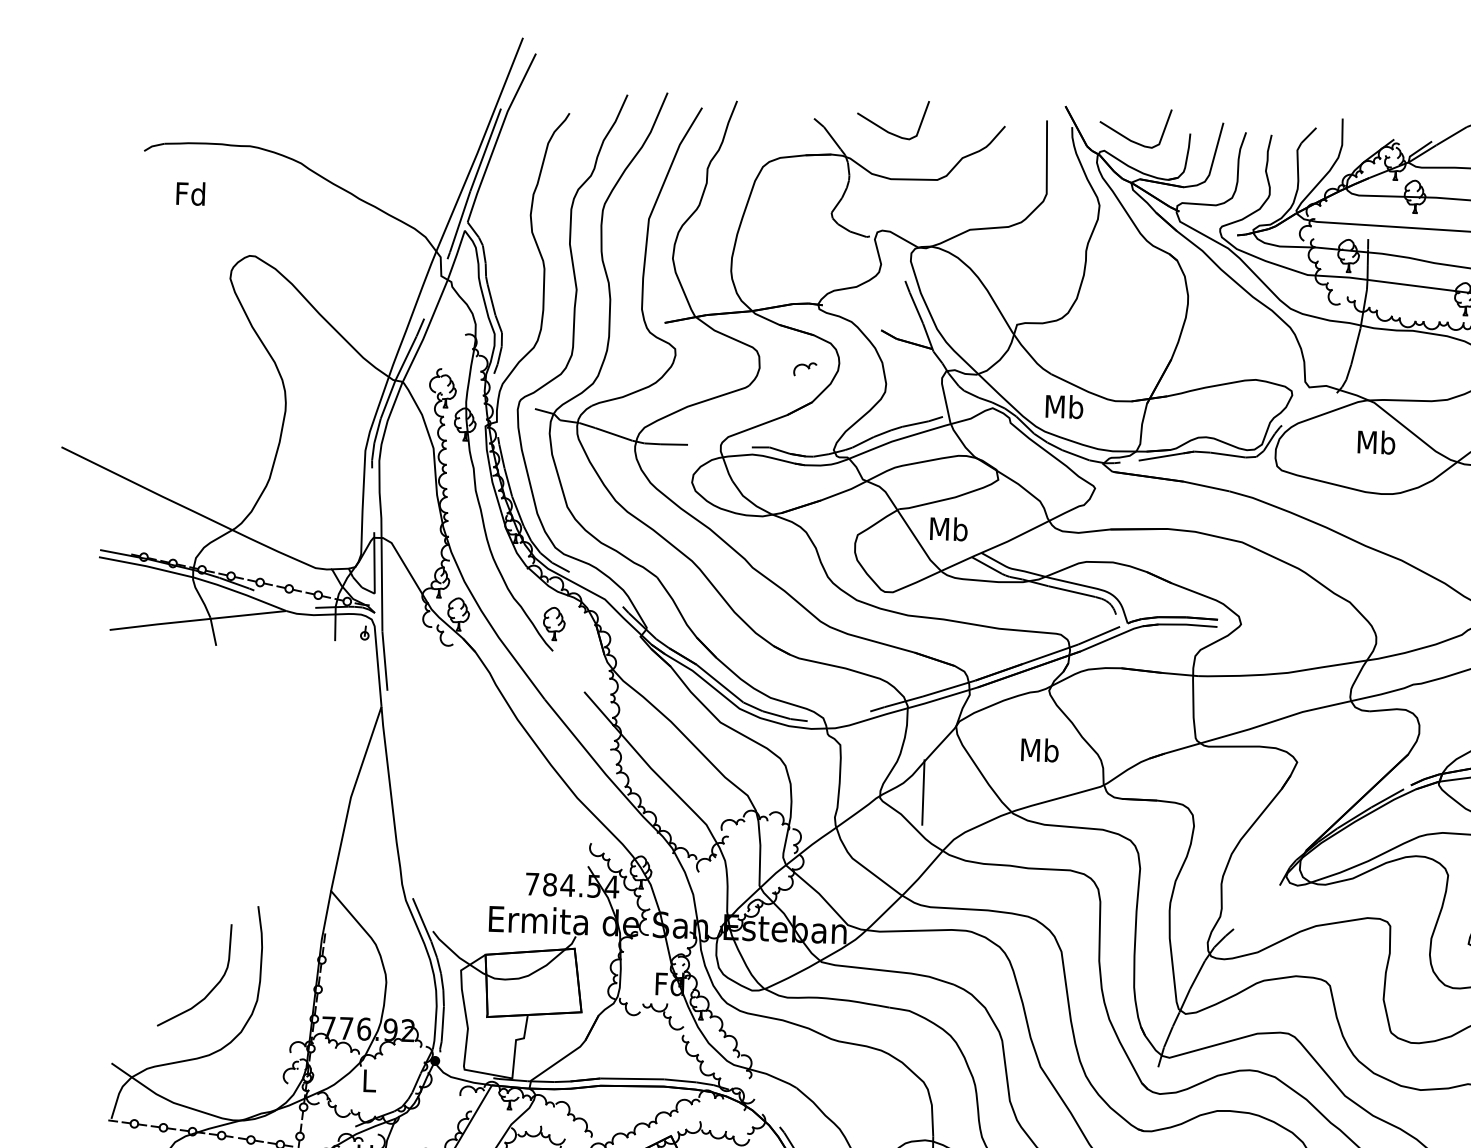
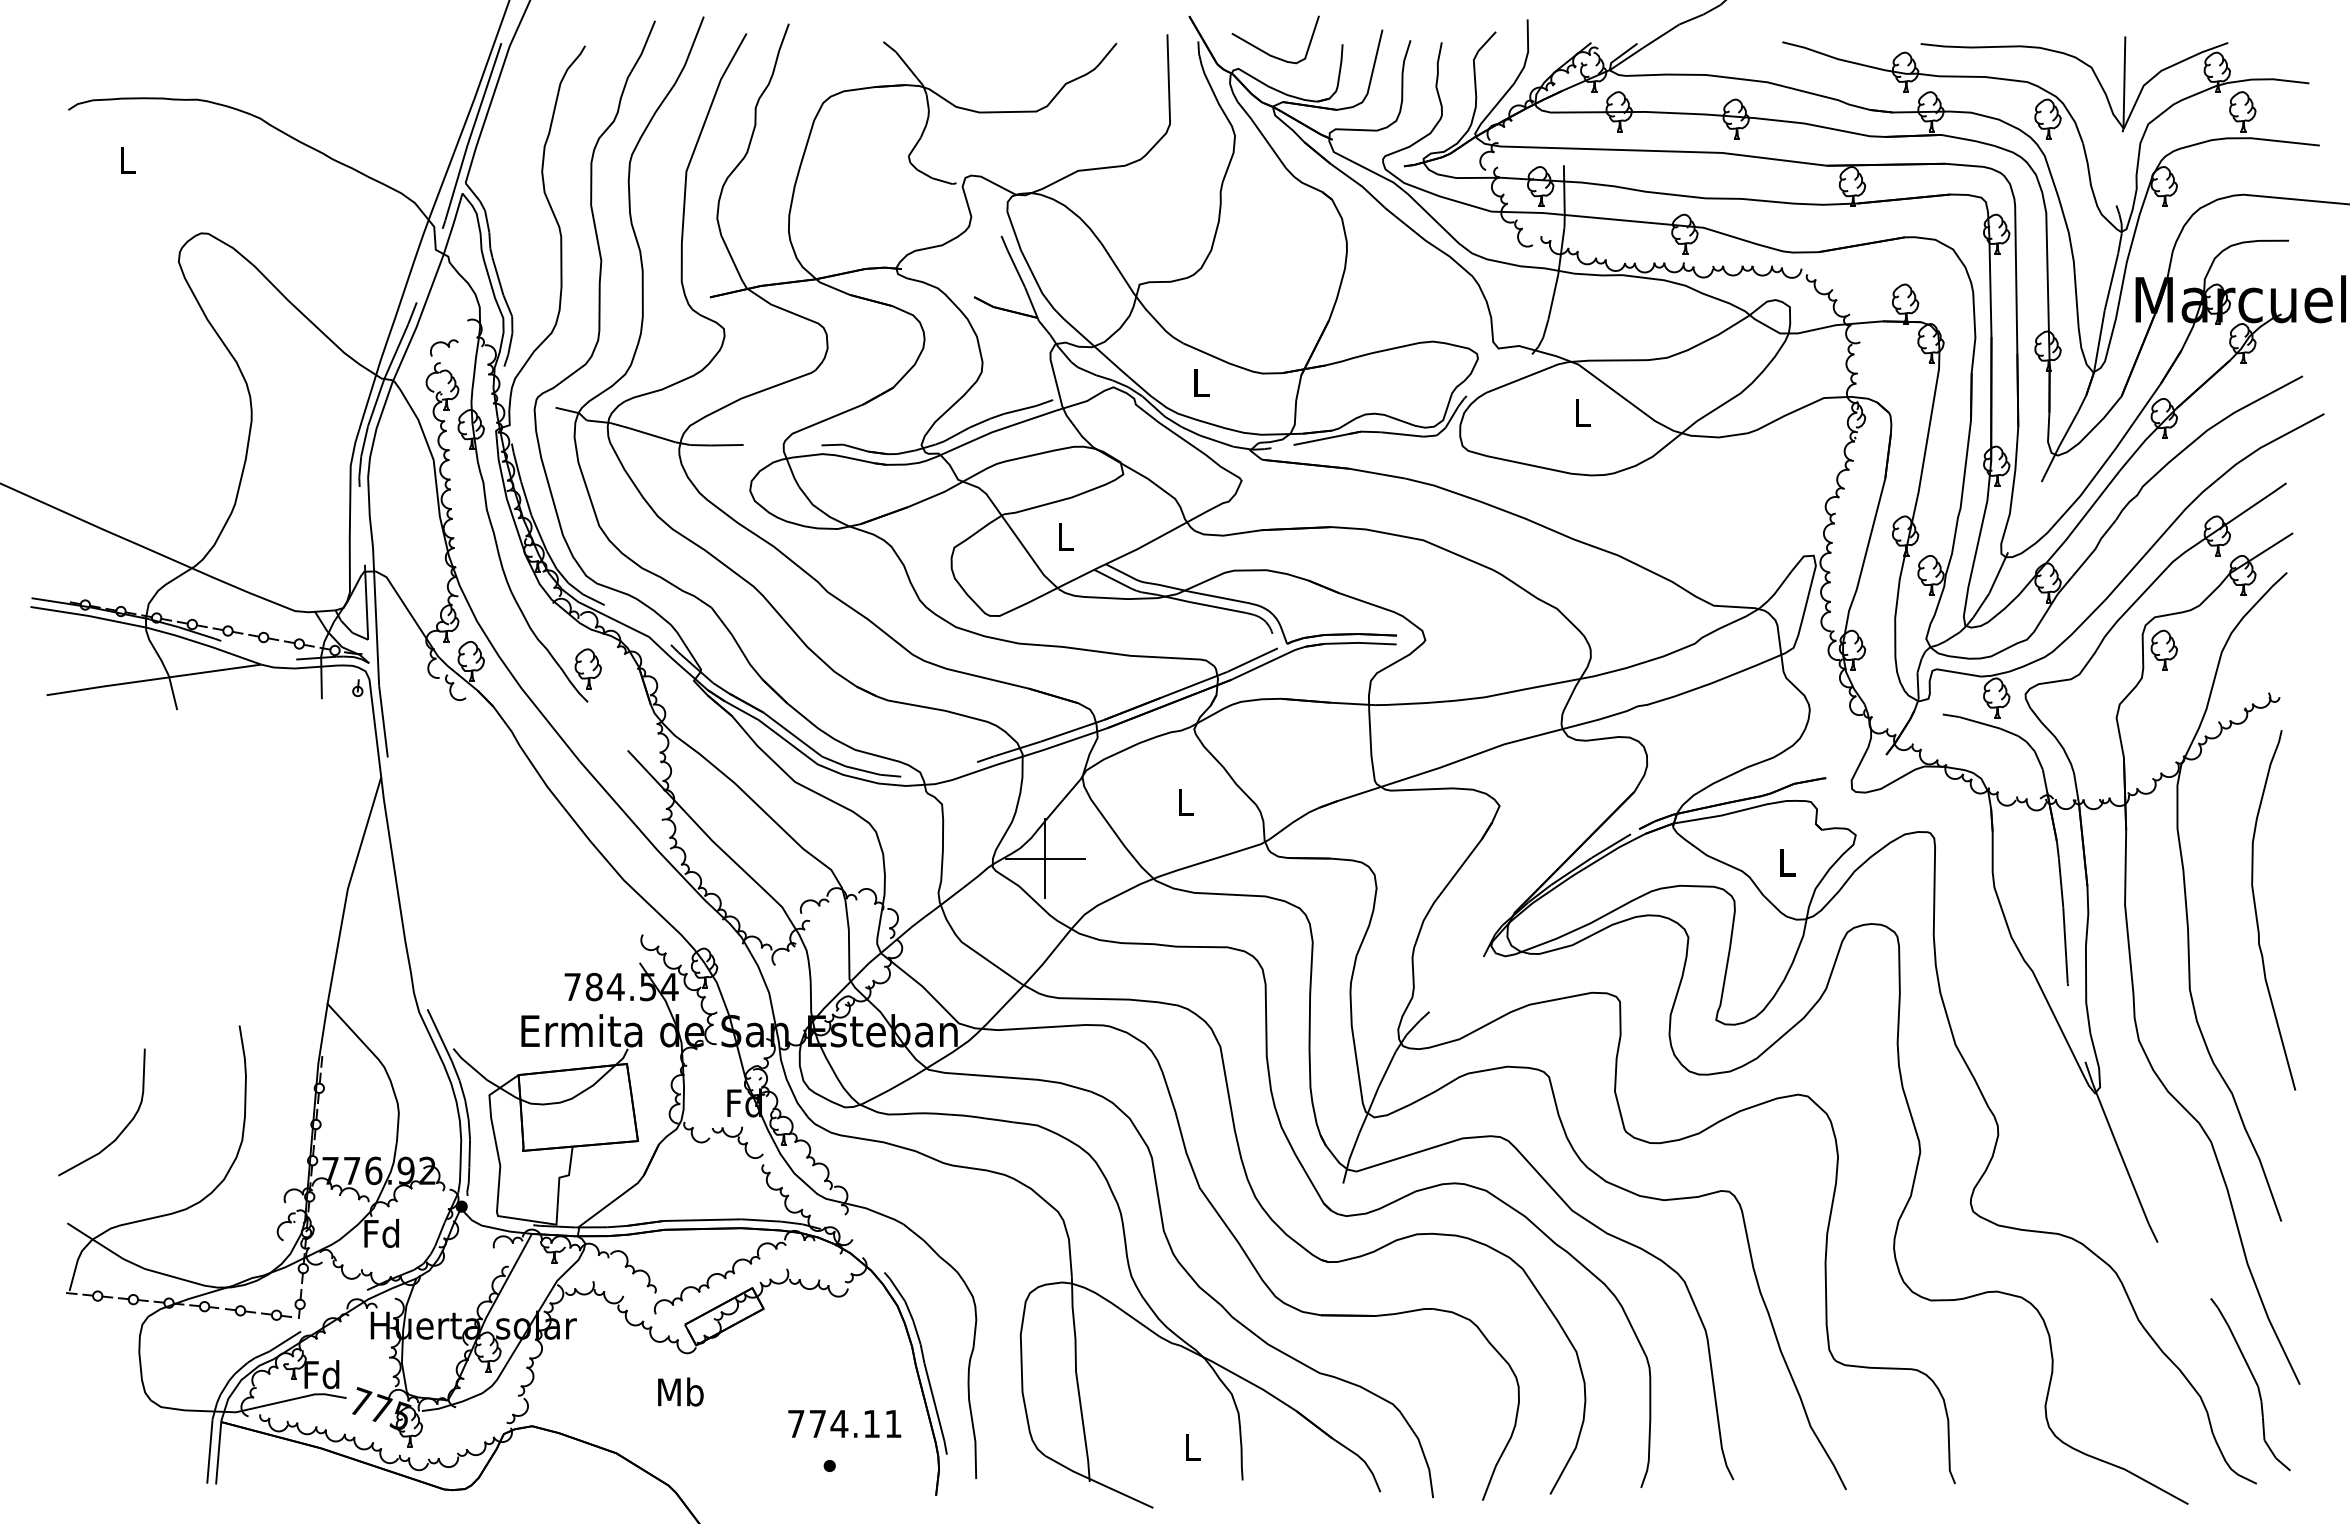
curve: (885, 129) -> (971, 52), removed
text: (190, 193) -> (126, 159), Fd -> L
part: (805, 368) -> (444, 347), moved
text: (1064, 406) -> (1200, 382), Mb -> L
text: (1376, 442) -> (1582, 412), Mb -> L
text: (949, 529) -> (1065, 536), Mb -> L
text: (1039, 749) -> (1185, 801), Mb -> L
line: (923, 792) -> (1045, 858), added
curve: (211, 989) -> (123, 1128), moved
text: (368, 1080) -> (381, 1233), L -> Fd

